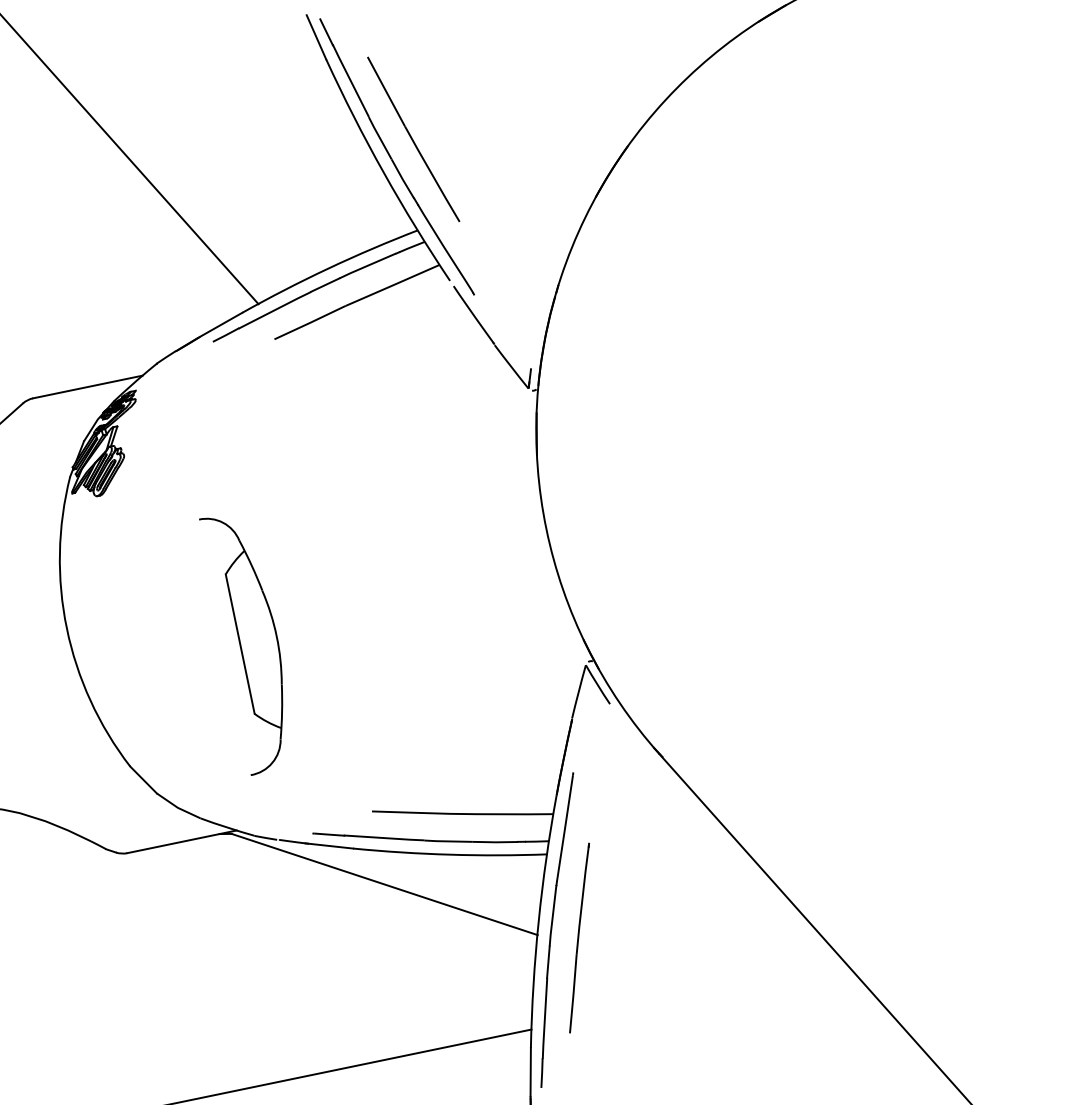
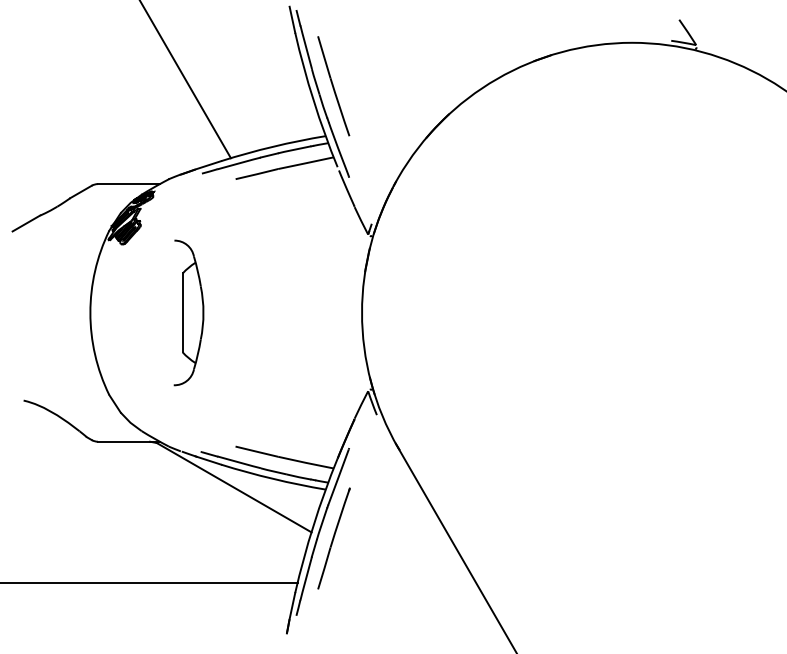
part: (250, 641) -> (188, 312), moved

